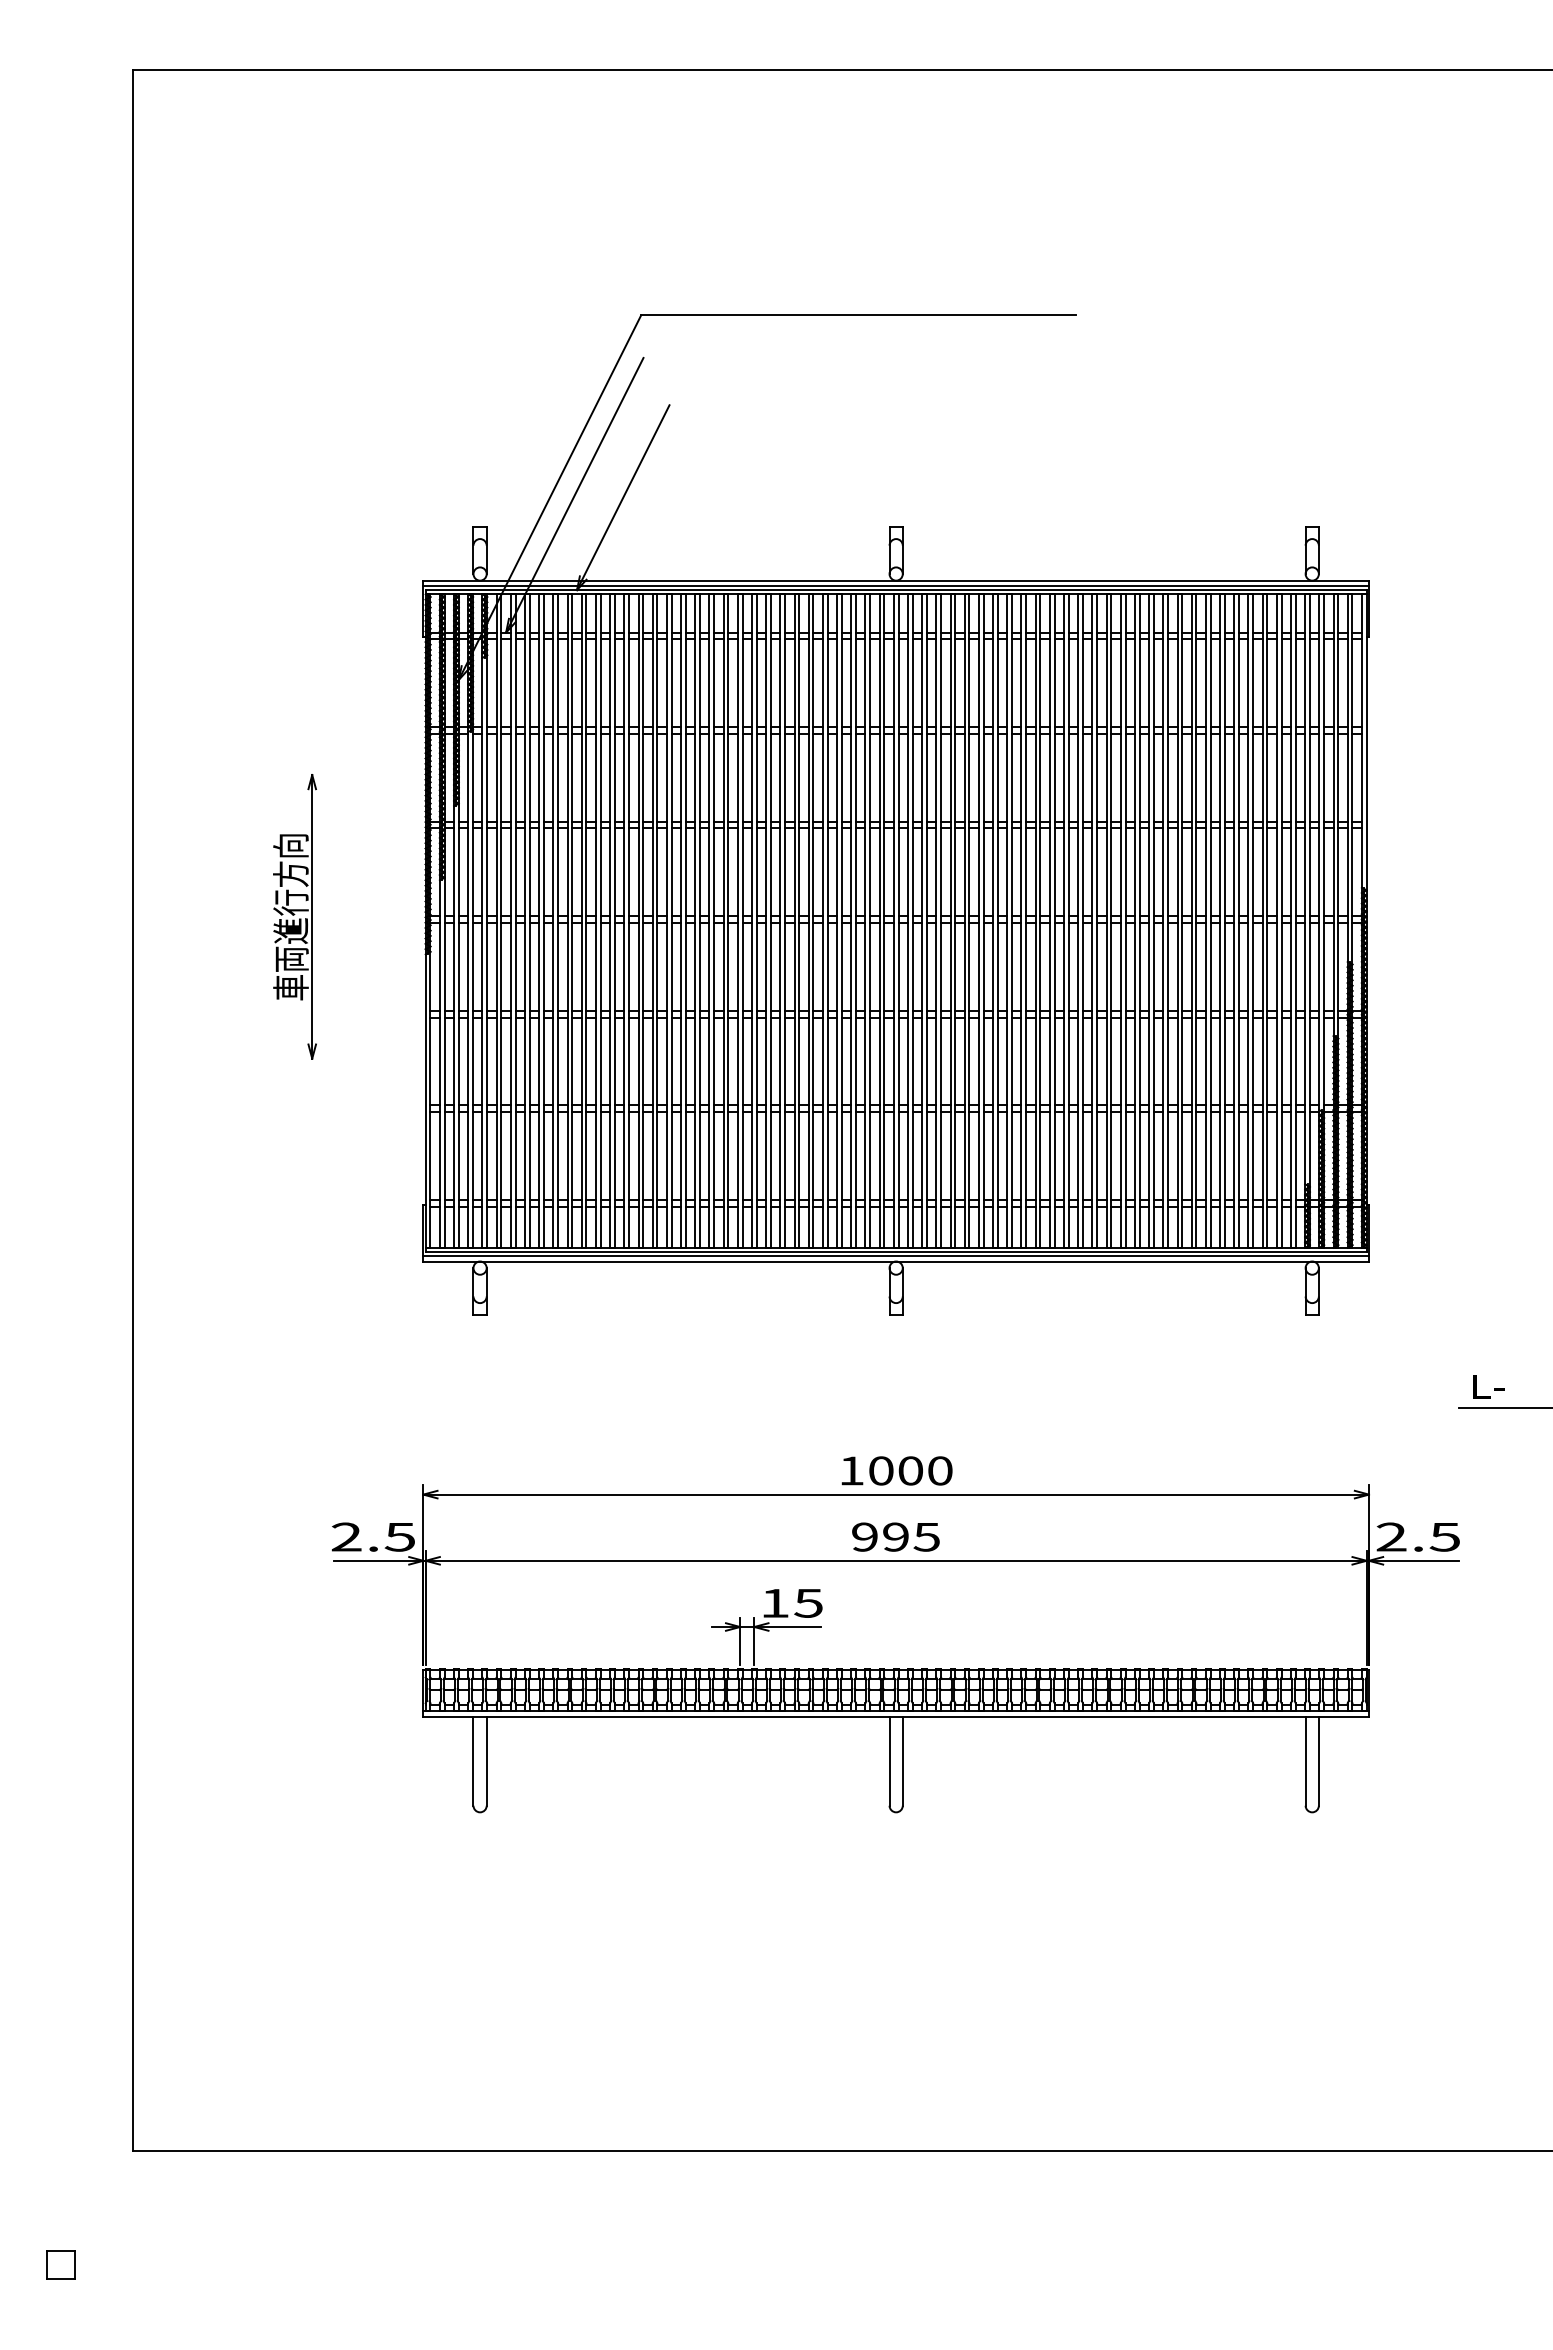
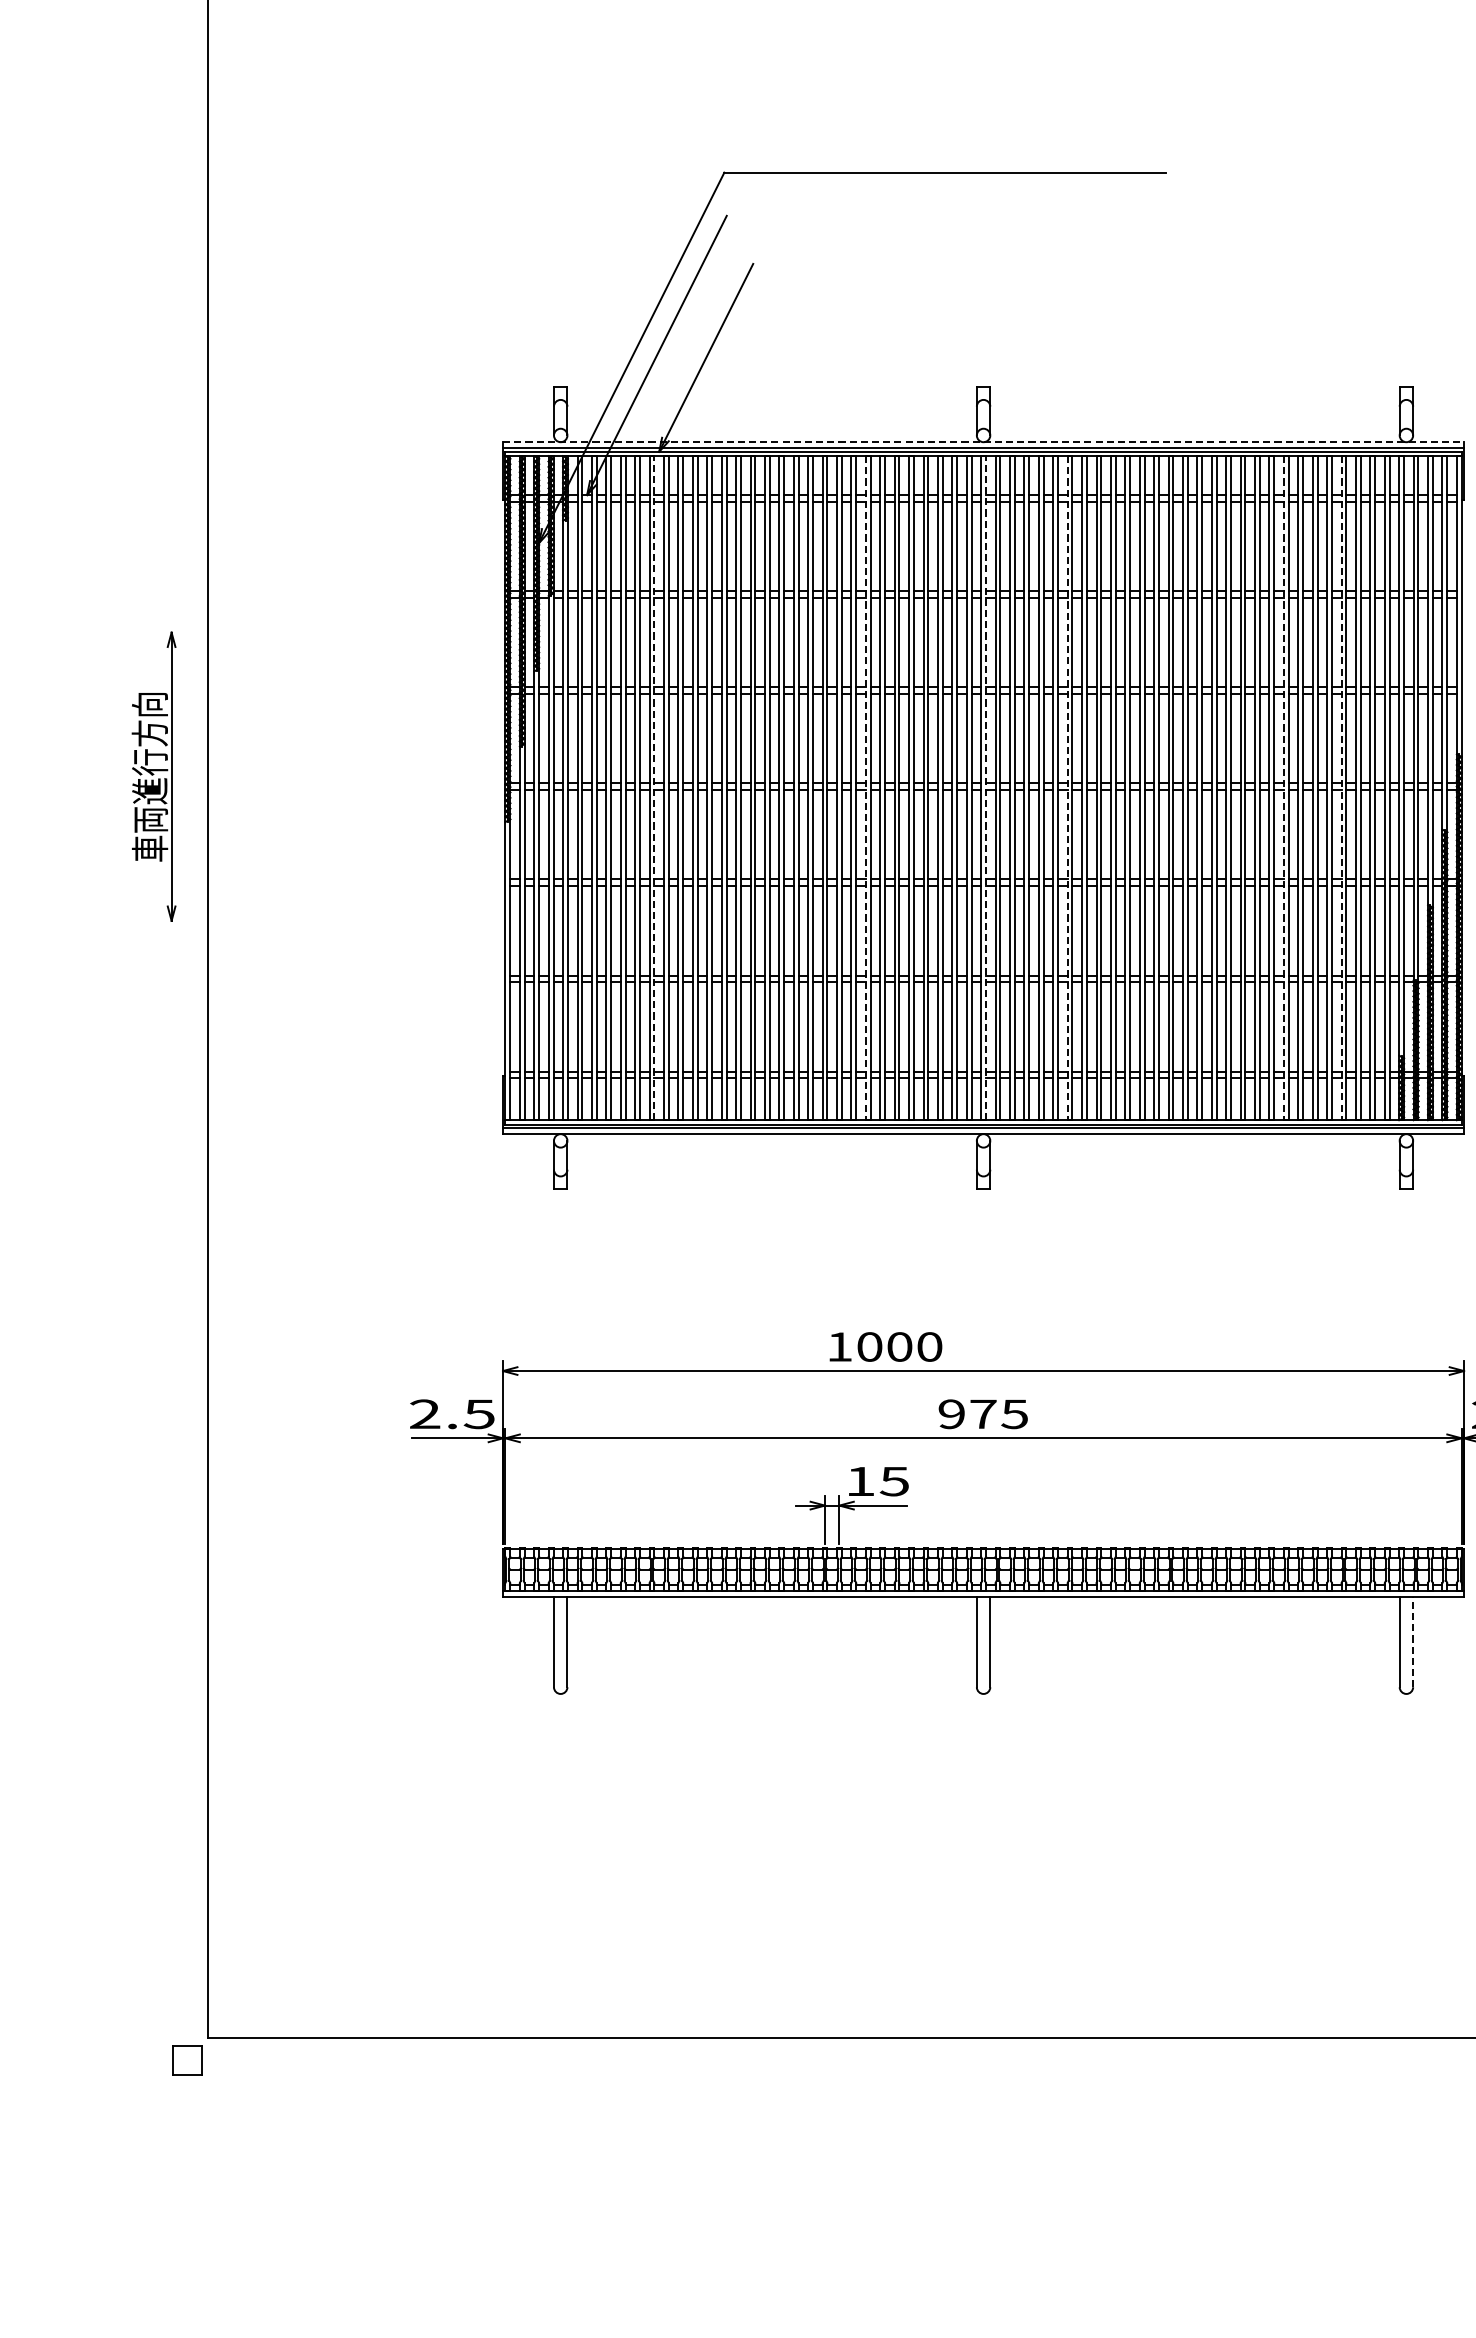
line: (896, 580) -> (983, 442), solid -> dashed
part: (294, 916) -> (153, 776), moved
line: (572, 921) -> (654, 788), solid -> dashed
line: (780, 921) -> (866, 788), solid -> dashed
line: (898, 921) -> (985, 788), solid -> dashed
line: (978, 921) -> (1067, 788), solid -> dashed
line: (1191, 921) -> (1283, 788), solid -> dashed
line: (1248, 921) -> (1341, 788), solid -> dashed
text: (896, 1470) -> (885, 1346), moved
text: (895, 1536) -> (982, 1413), 995 -> 975
line: (1318, 1760) -> (1412, 1641), solid -> dashed
part: (60, 2264) -> (187, 2059), moved

